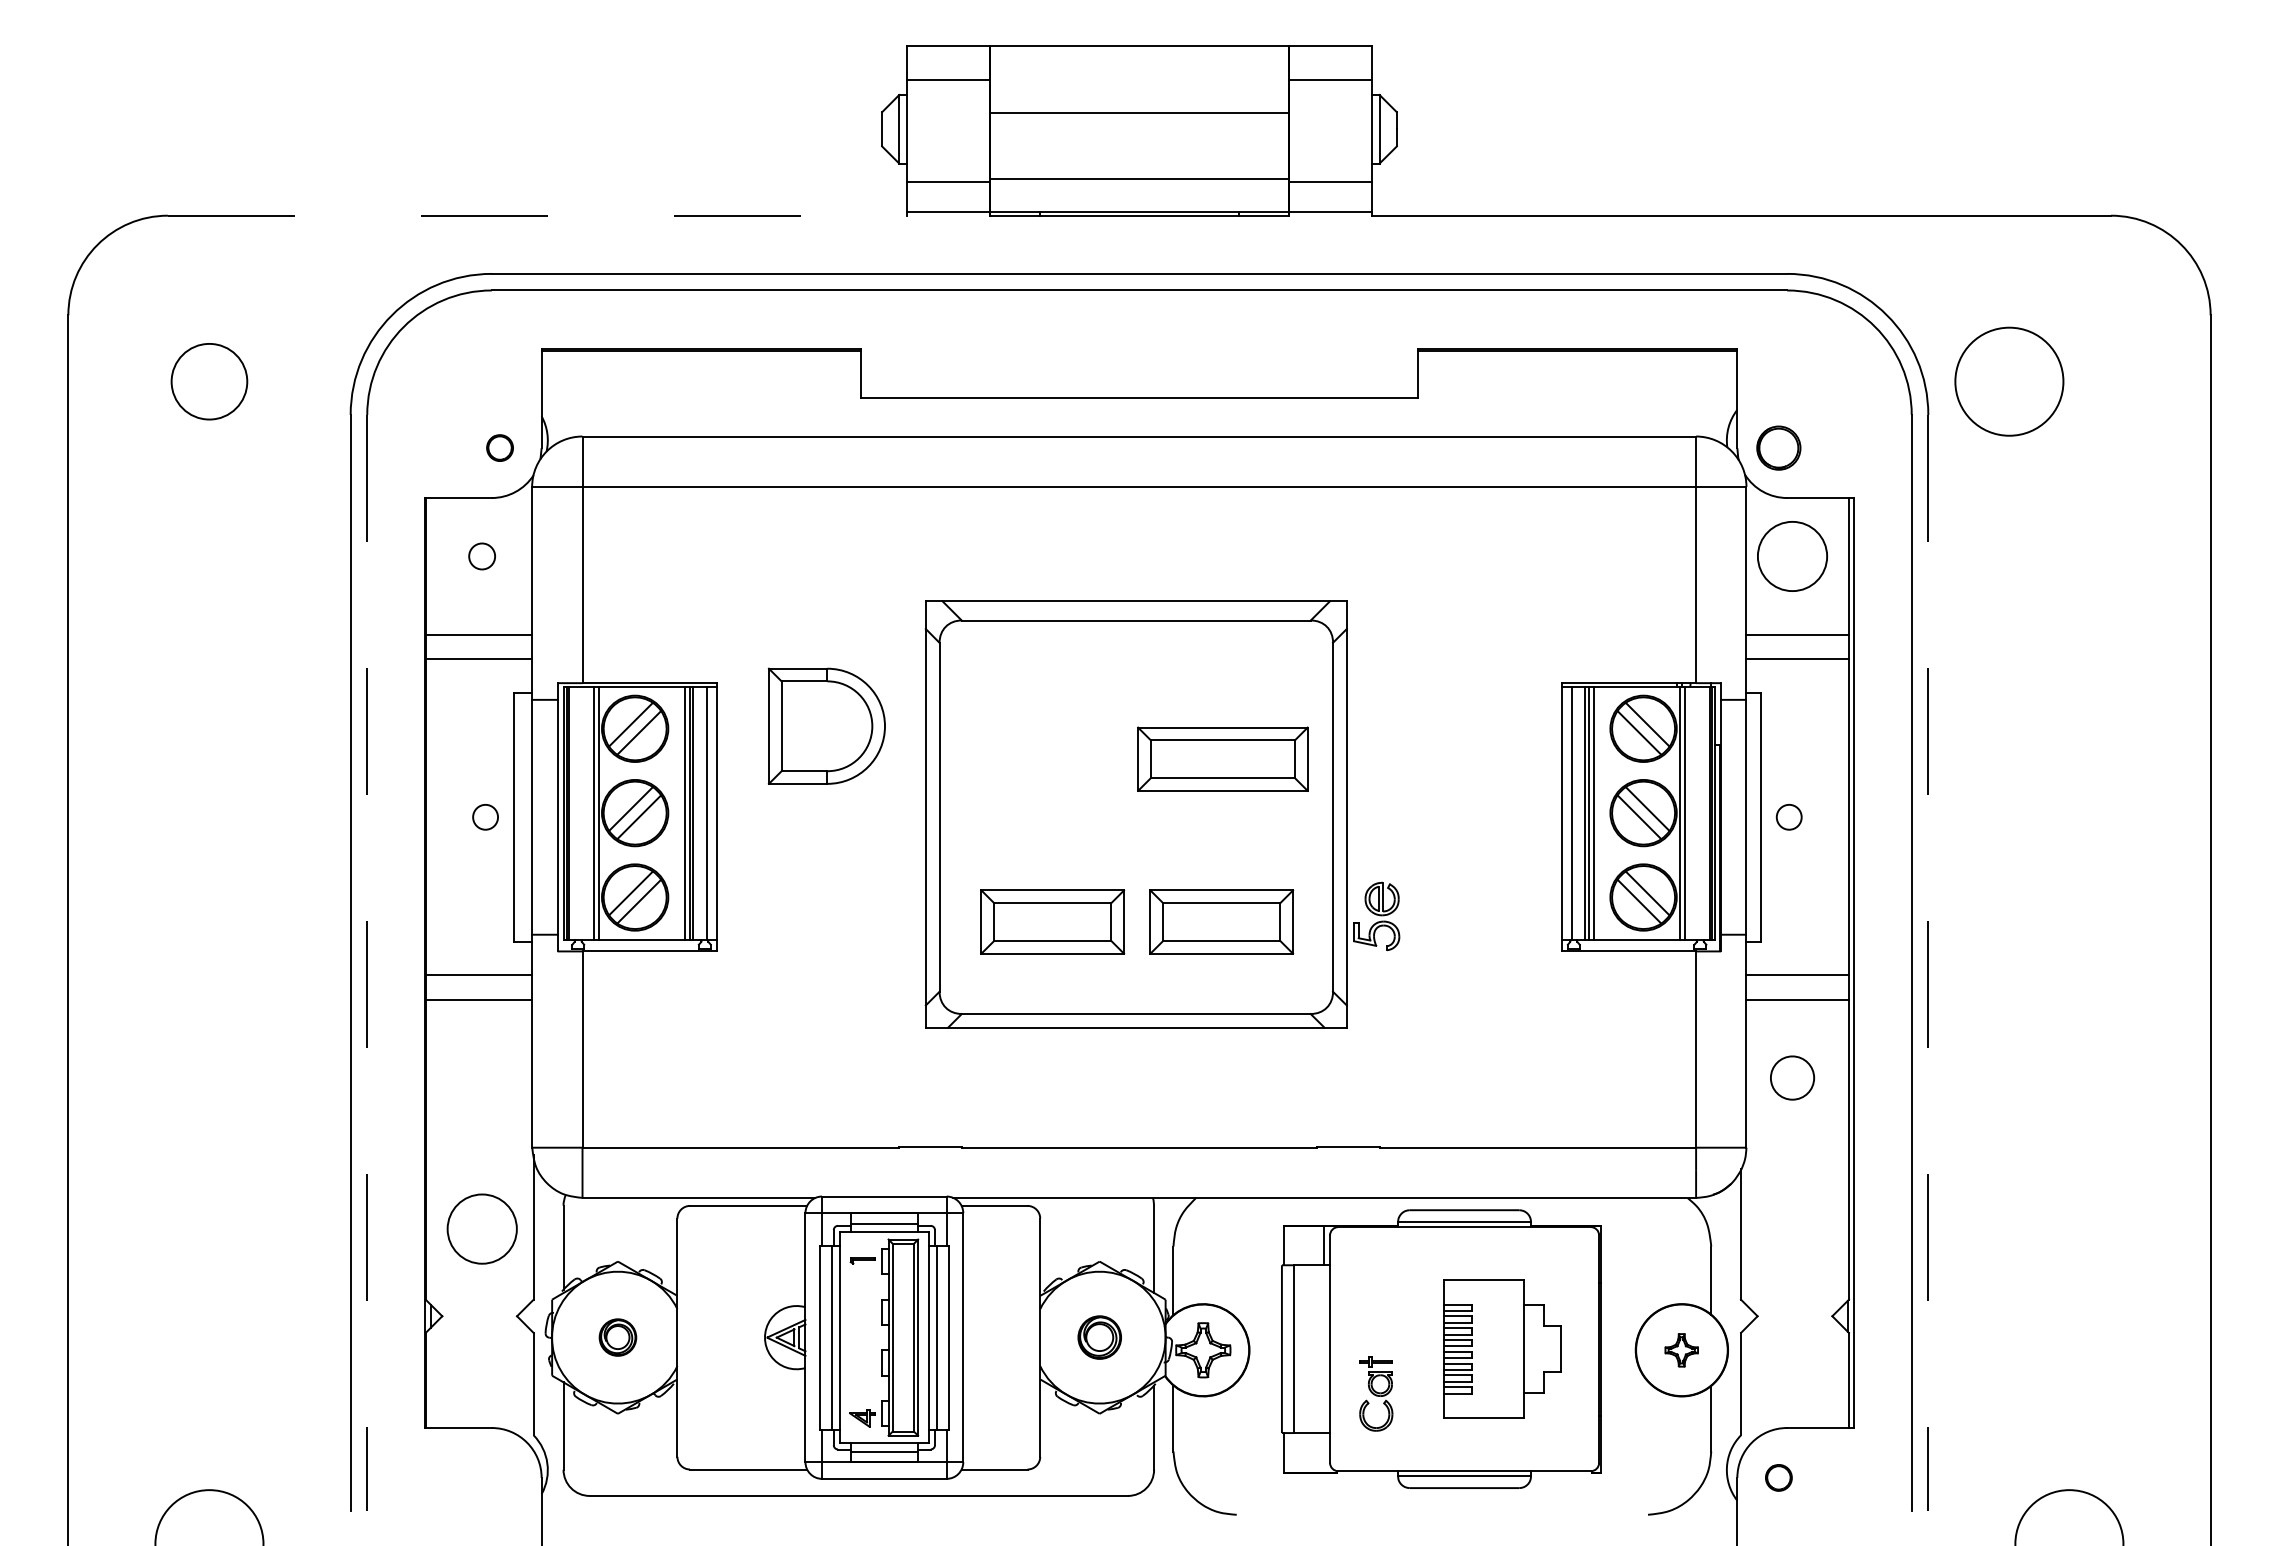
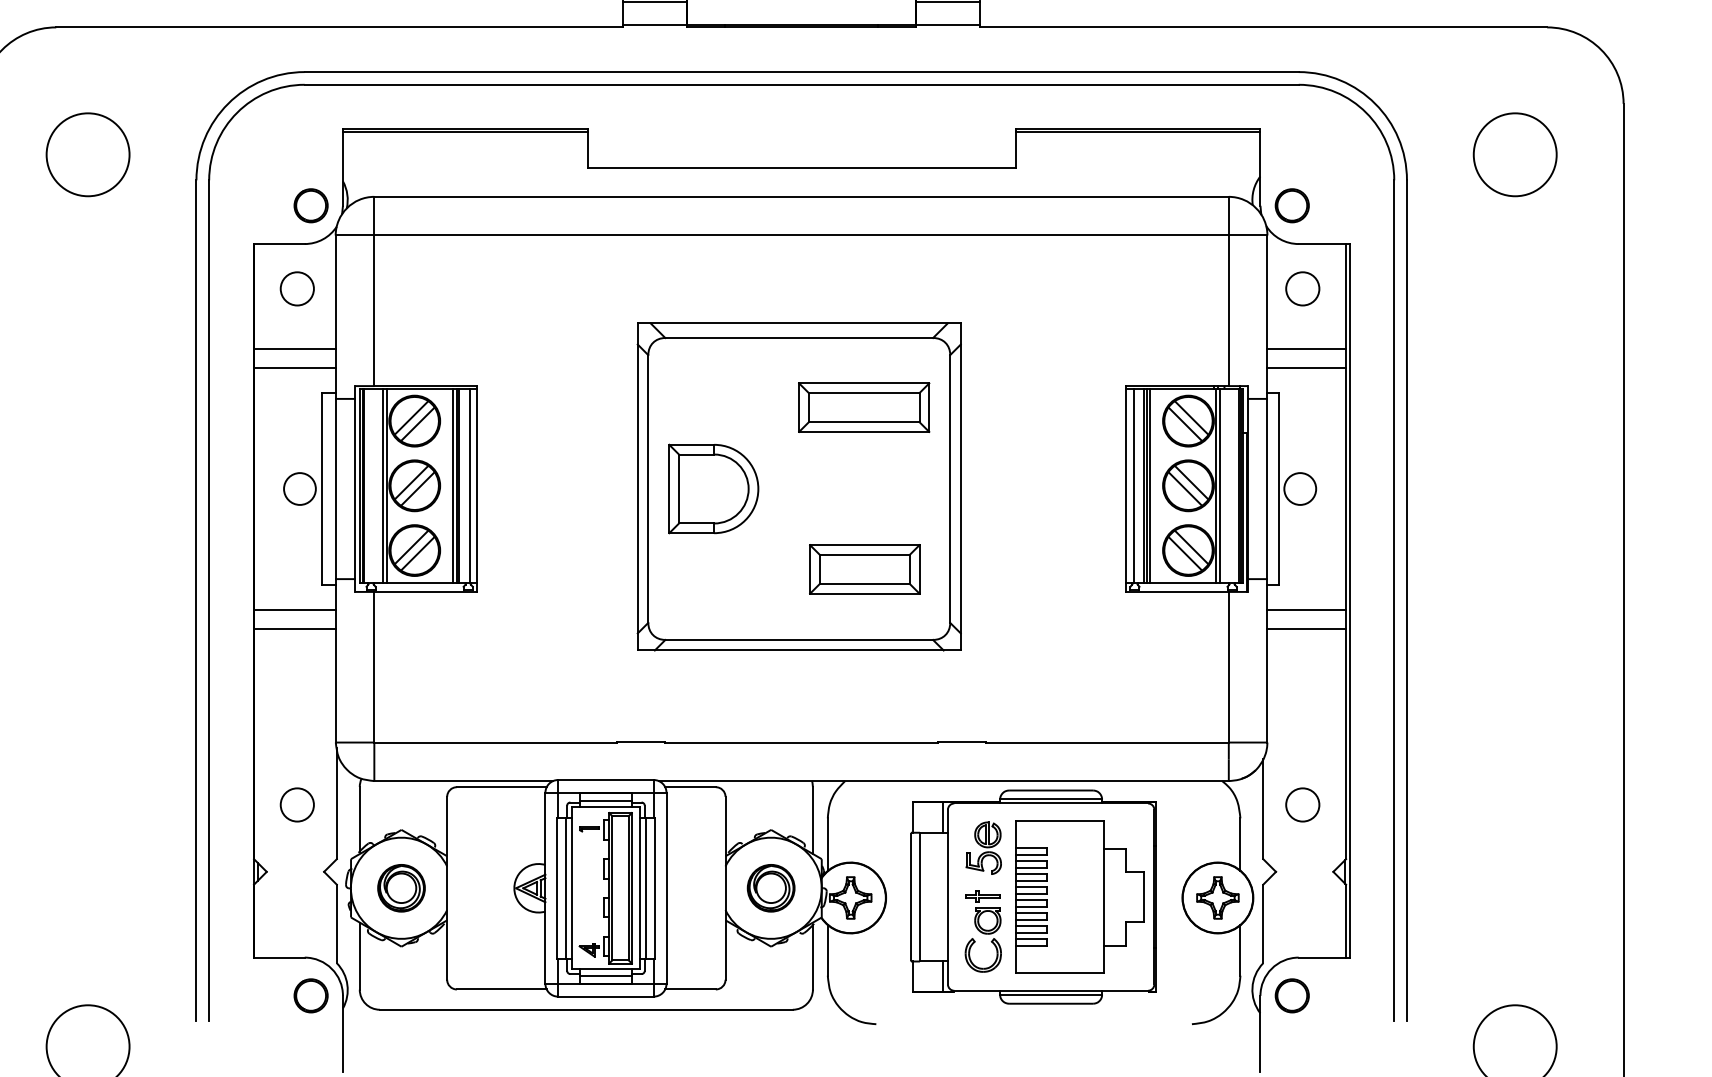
line: (537, 215) -> (339, 27), dashed -> solid
circle: (209, 381) -> (88, 154), size x1.43
circle: (2009, 381) -> (1515, 154), moved
part: (499, 447) -> (310, 205), size x1.67
circle: (481, 556) -> (296, 288), size x1.67
circle: (1792, 556) -> (1302, 288), size x0.62
part: (826, 725) -> (713, 488), moved
part: (1222, 758) -> (863, 407), moved
circle: (485, 817) -> (299, 489), size x1.67
circle: (1788, 817) -> (1299, 489), size x1.67
part: (1376, 916) -> (983, 848), moved
part: (1052, 921) -> (734, 568), removed
line: (367, 963) -> (209, 601), dashed -> solid
line: (1928, 963) -> (1407, 601), dashed -> solid
circle: (1792, 1077) -> (1302, 804), moved
circle: (481, 1228) -> (296, 804), size x0.62
part: (617, 1337) -> (401, 888), size x1.67
part: (1099, 1337) -> (771, 888), size x1.43
part: (1502, 1348) -> (1080, 896), size x1.43
part: (1681, 1350) -> (1217, 898), size x1.67
part: (1376, 1393) -> (983, 931), size x1.43
line: (1323, 1452) -> (942, 976), added
part: (499, 1477) -> (310, 995), added
part: (1778, 1477) -> (1292, 995), size x1.67

